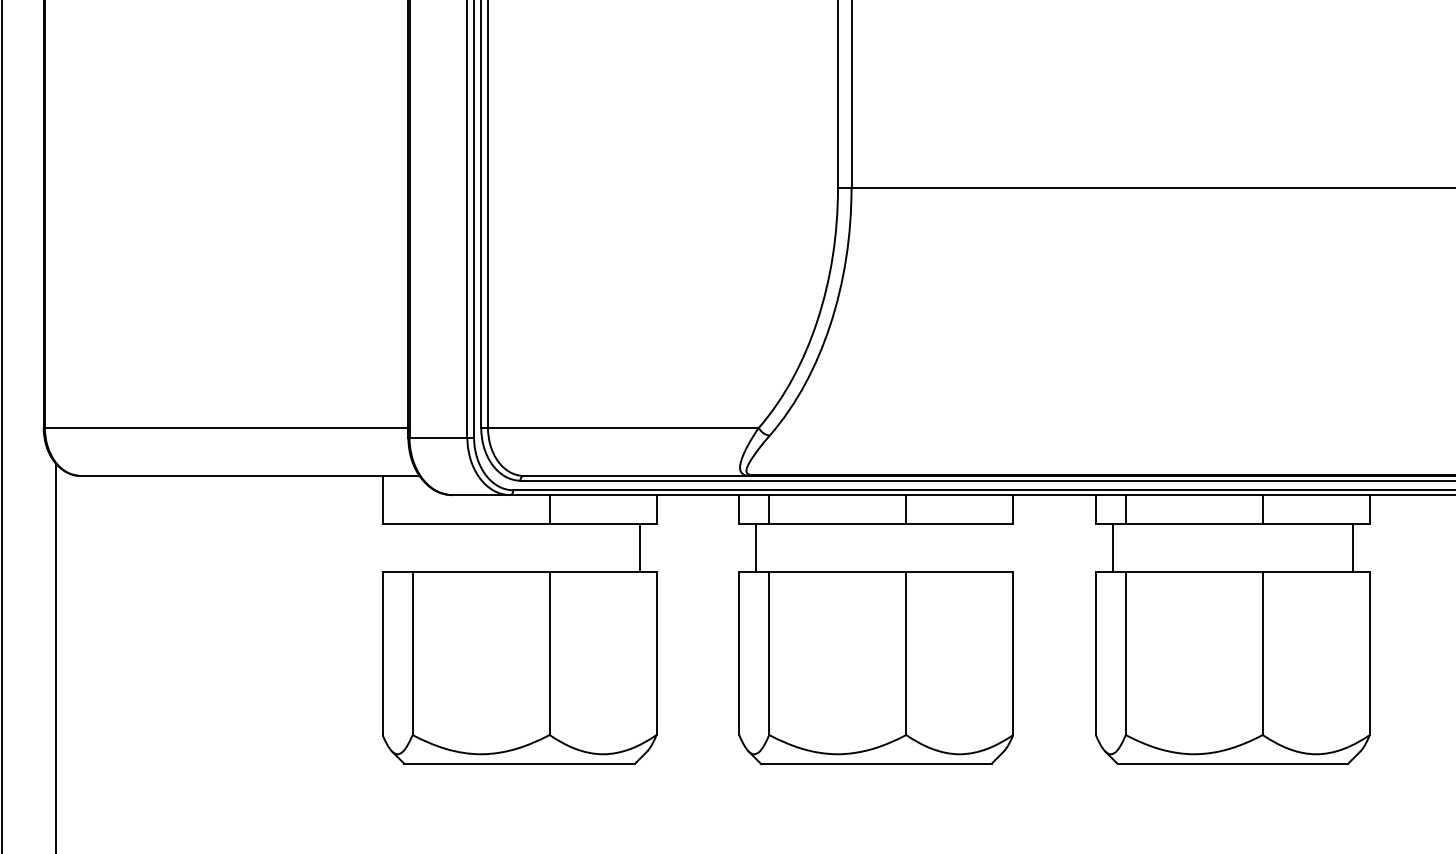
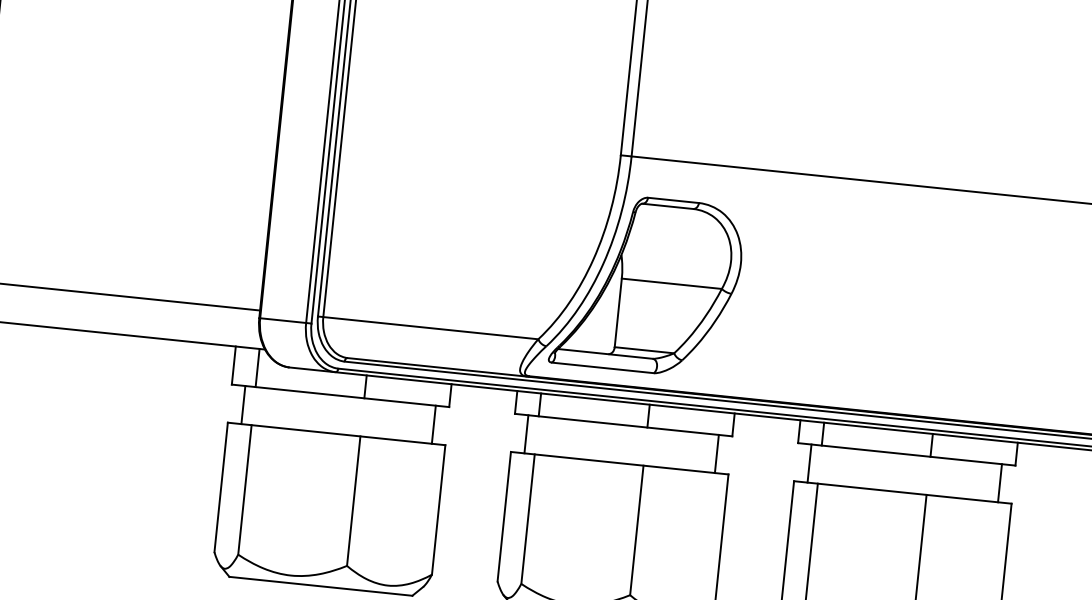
part: (887, 346) -> (647, 285), added
line: (412, 499) -> (257, 367), added
line: (399, 547) -> (243, 404), added
line: (996, 547) -> (717, 453), added

